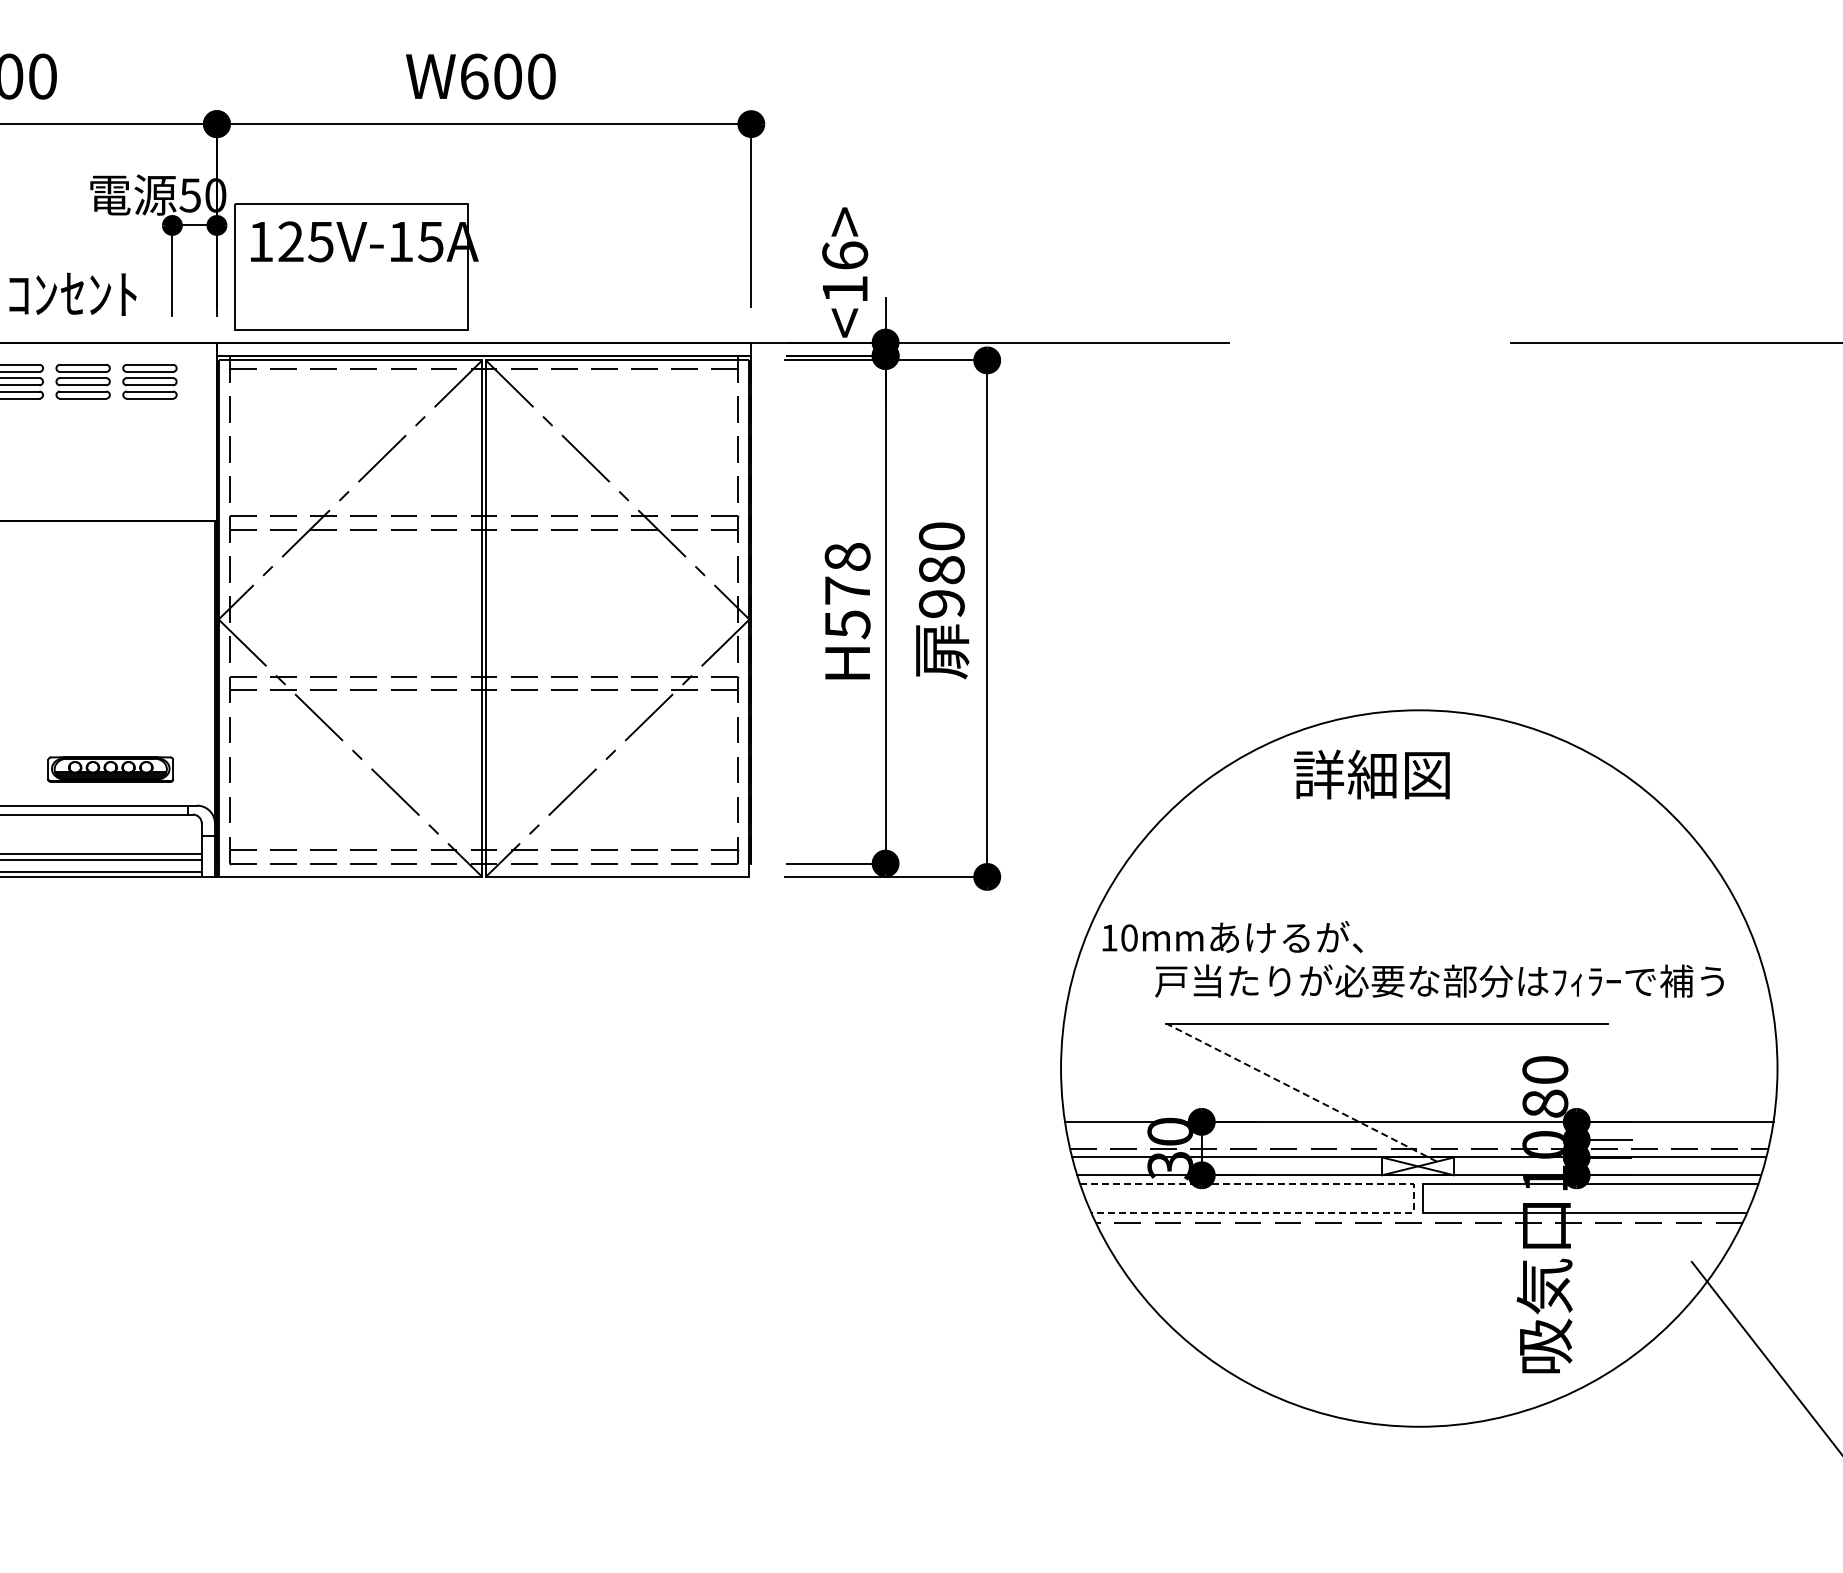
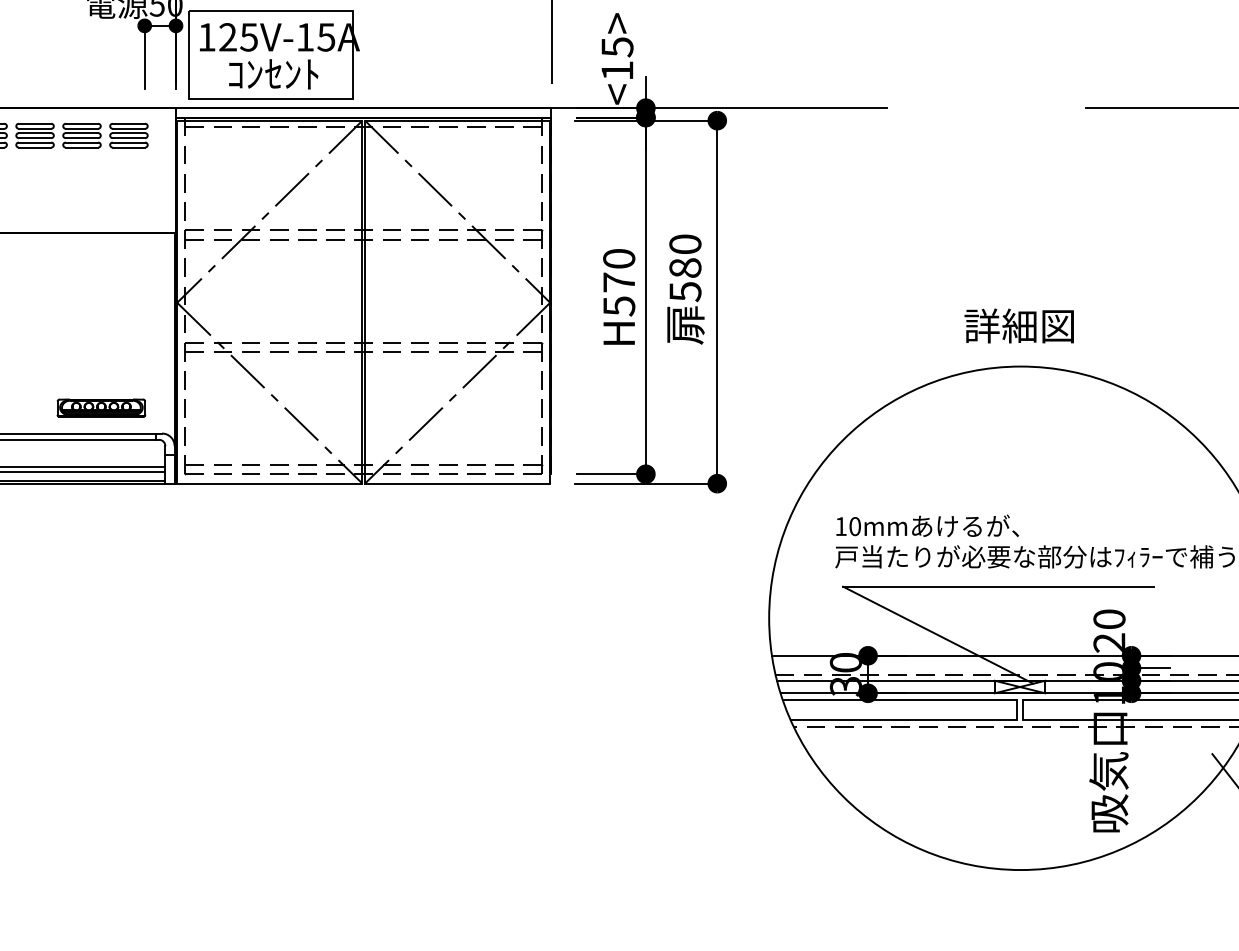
text: (845, 255) -> (617, 46), <16> -> <15>
text: (72, 293) -> (273, 73), moved
text: (847, 556) -> (619, 258), H578 -> H570
text: (941, 604) -> (685, 292), 980 -> 580
text: (1371, 774) -> (1018, 325), moved
text: (1232, 937) -> (927, 526), moved
line: (1301, 1092) -> (938, 635), dashed -> solid
text: (1545, 1103) -> (1109, 642), 80 -> 20
line: (1413, 1193) -> (1016, 706), dashed -> solid

